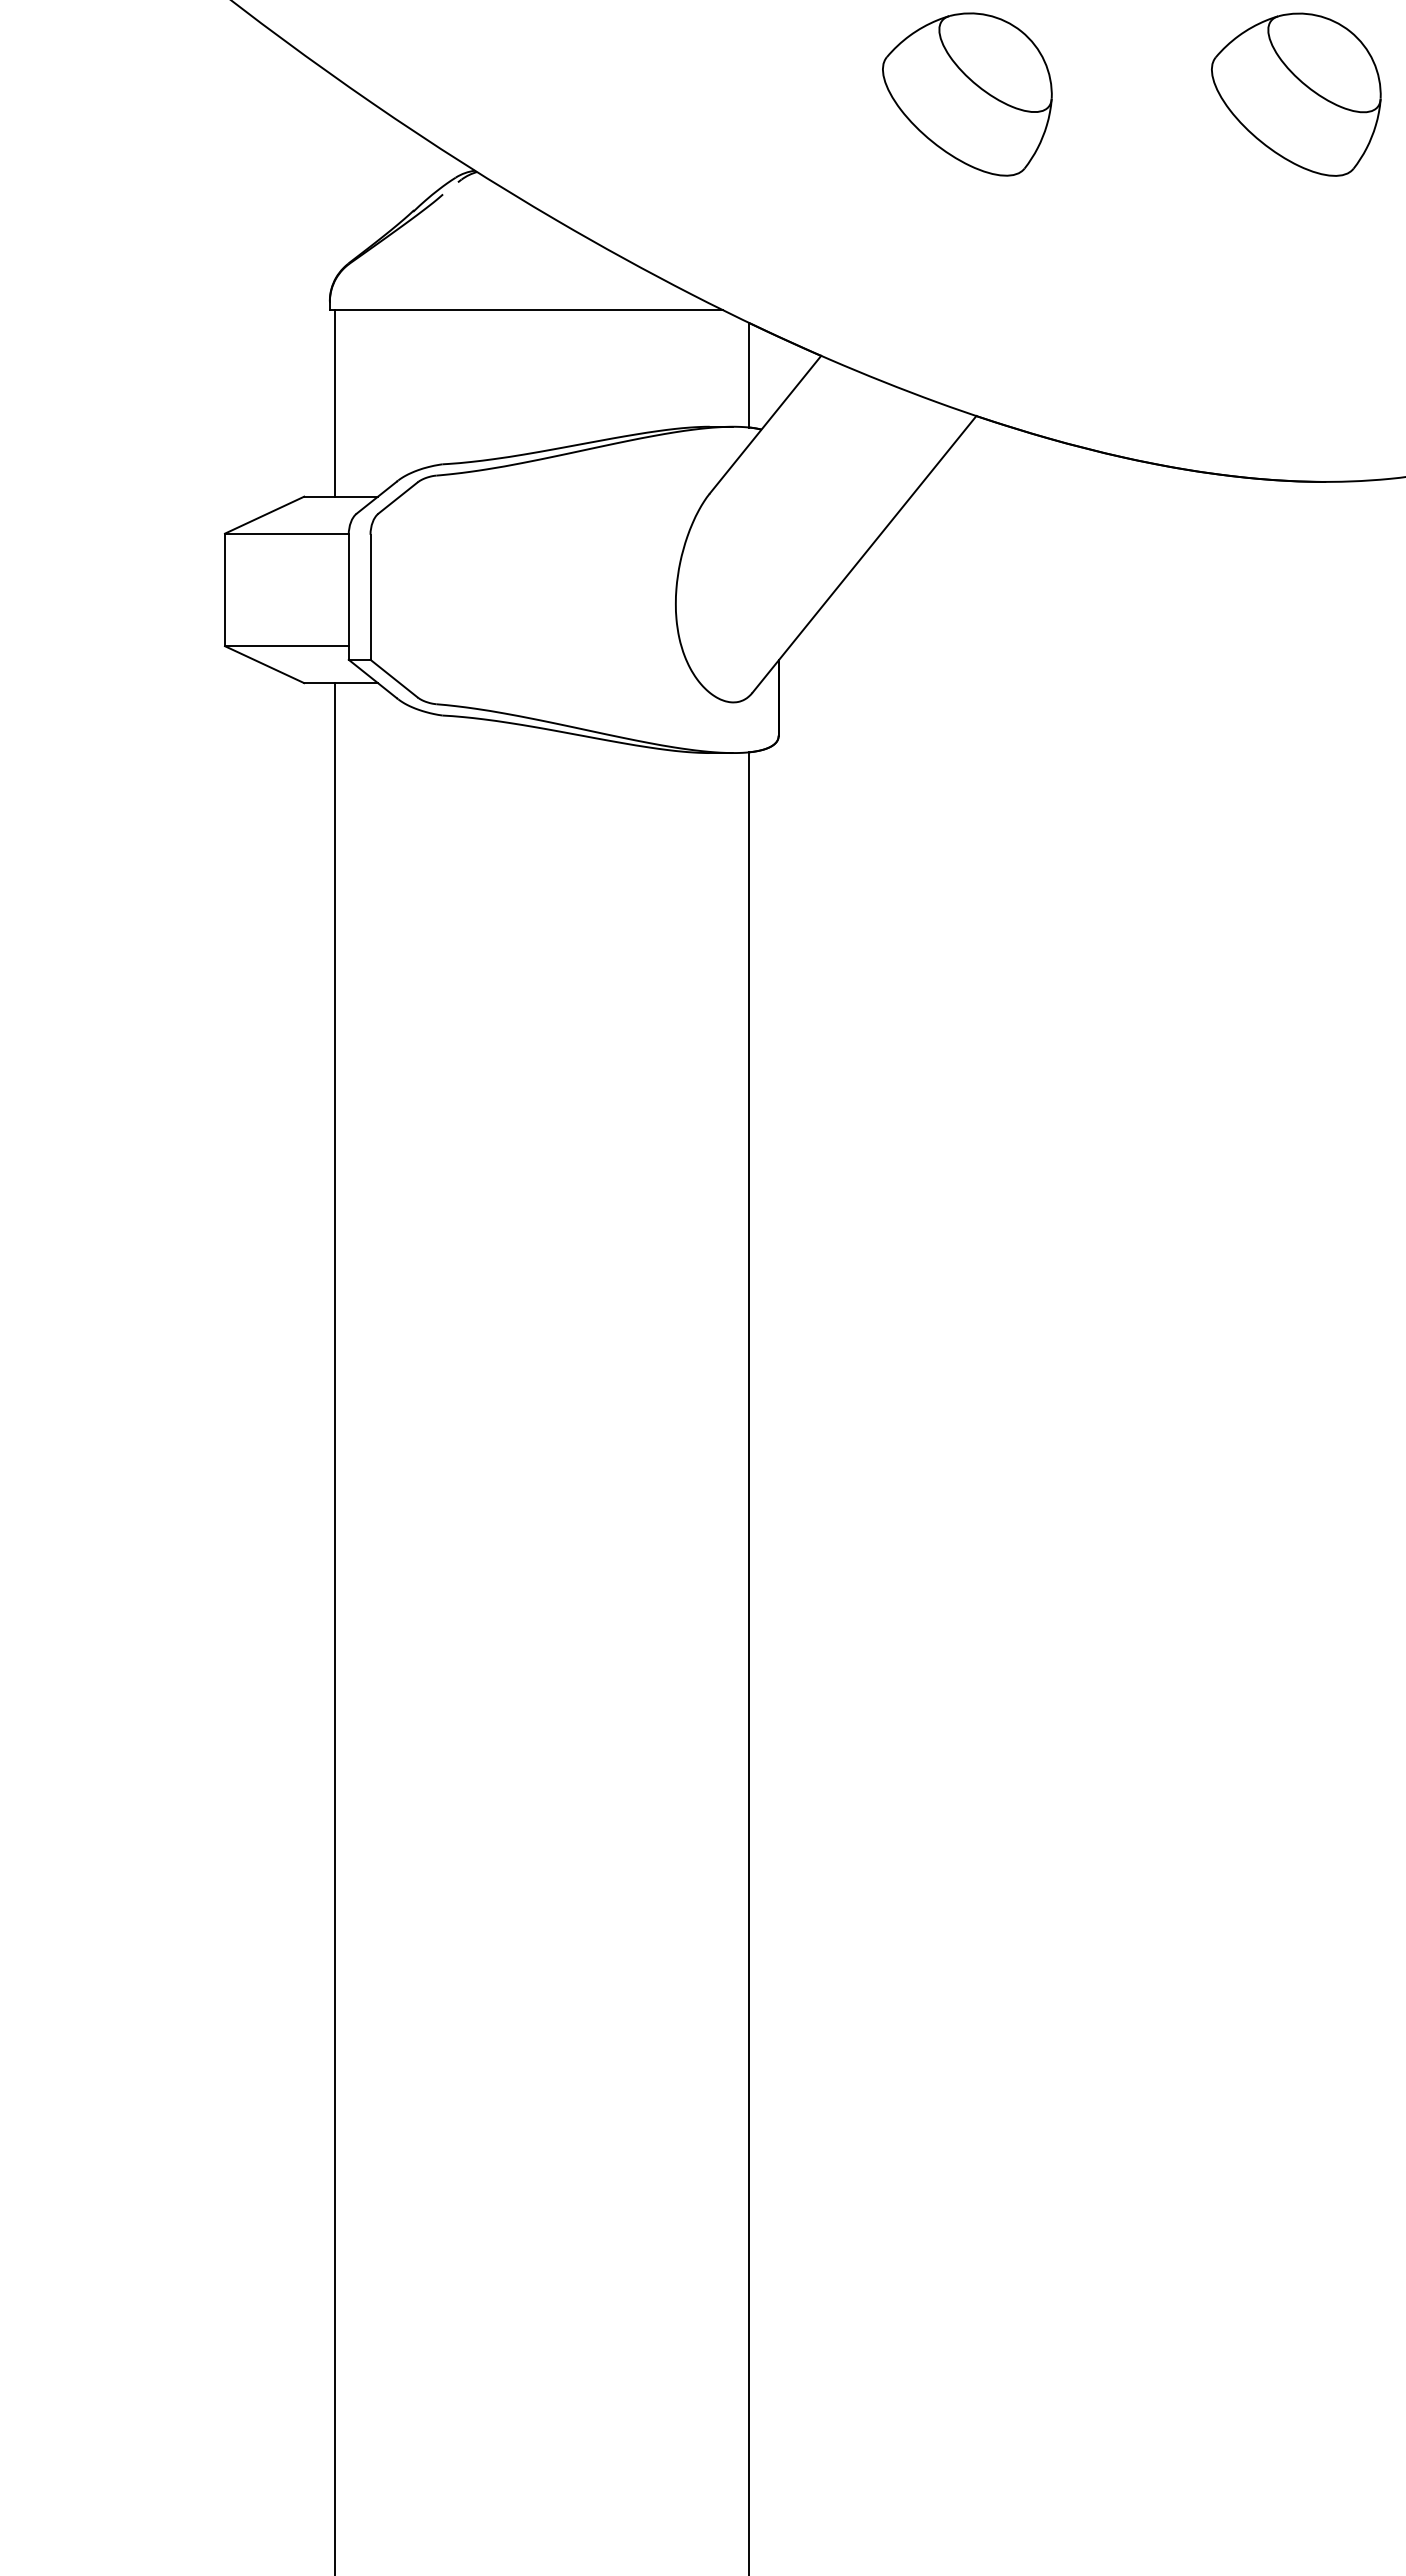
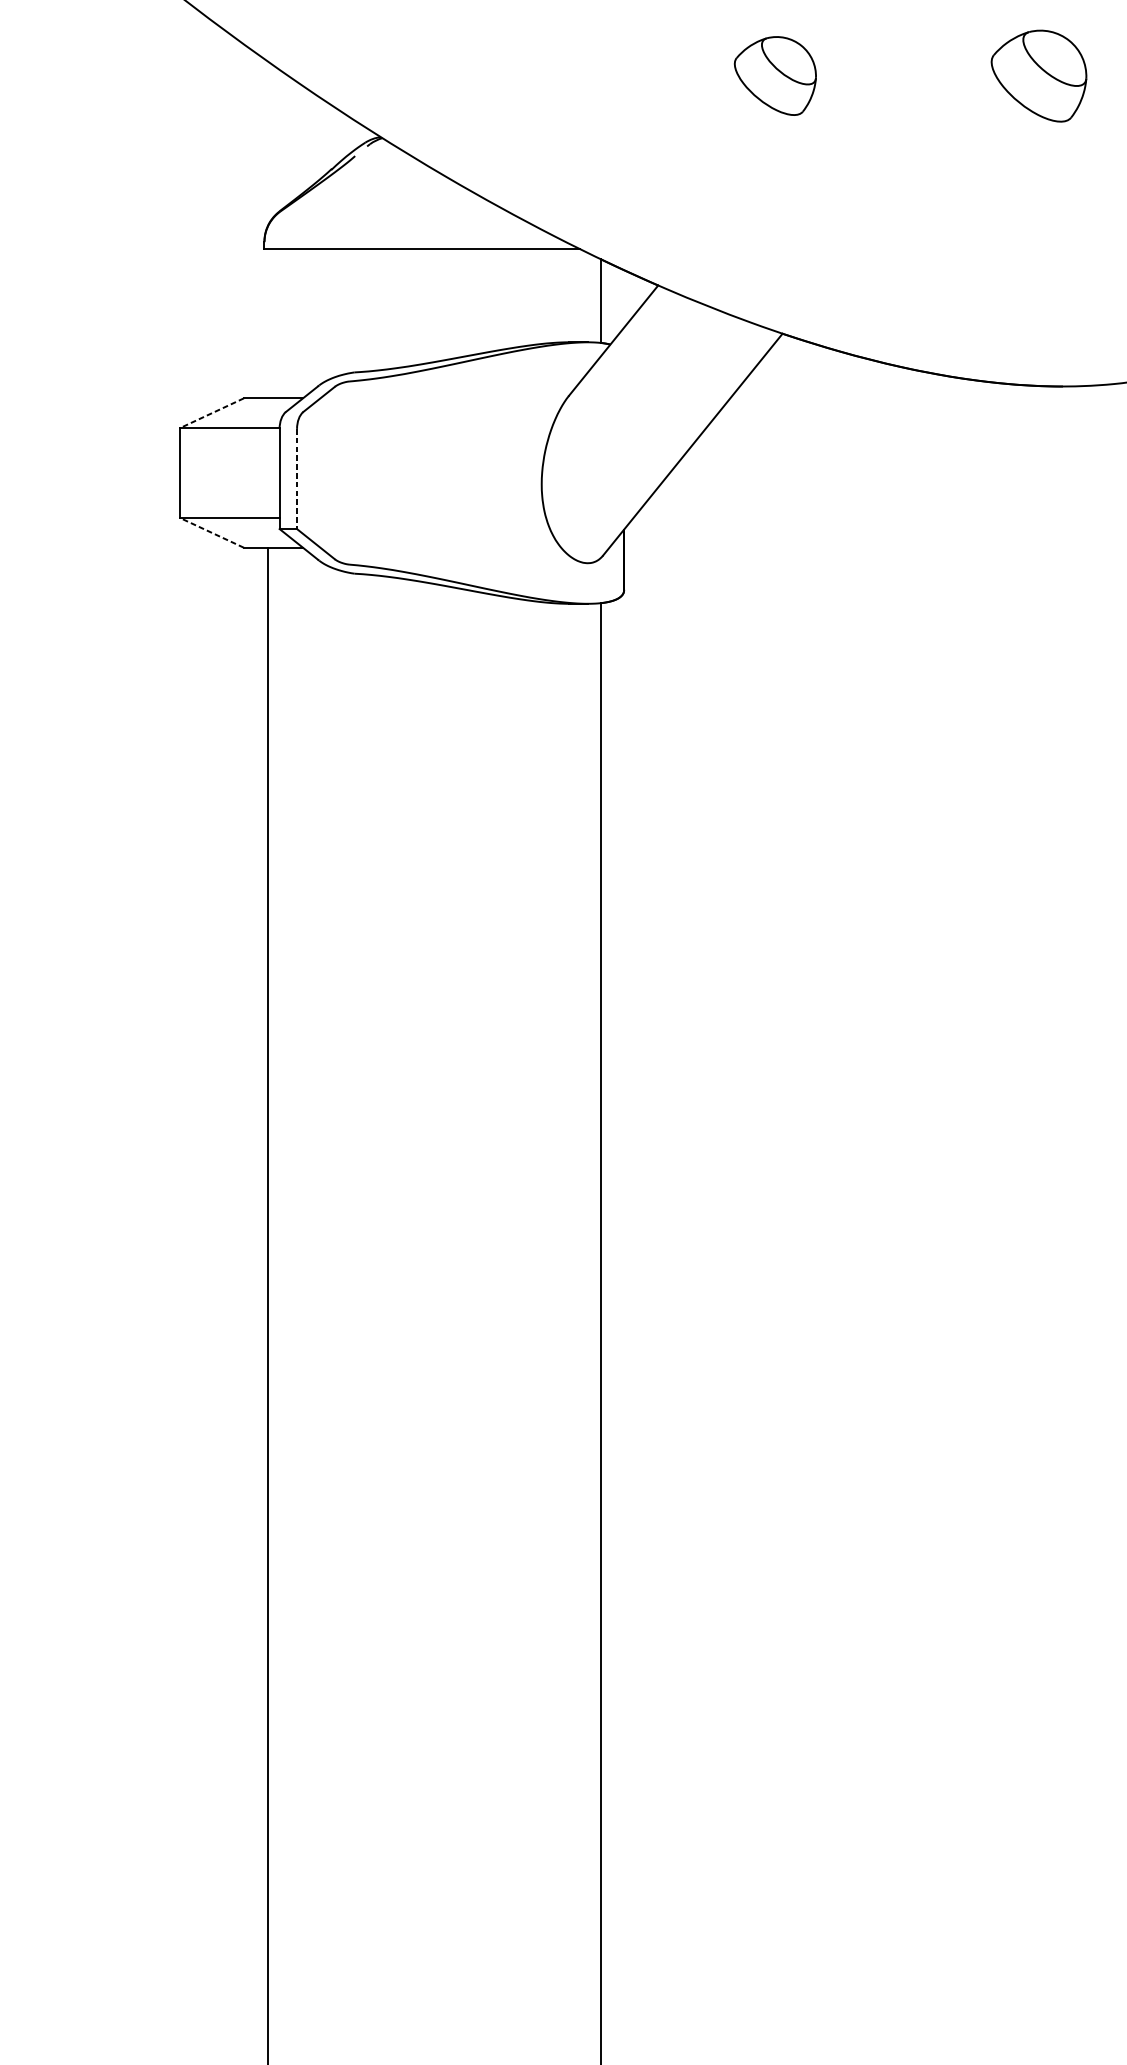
part: (967, 94) -> (775, 76), size x0.6
part: (1296, 94) -> (1039, 76), size x0.7
line: (334, 403) -> (268, 323), removed
line: (264, 515) -> (212, 413), solid -> dashed
line: (370, 597) -> (297, 479), solid -> dashed
line: (264, 664) -> (212, 532), solid -> dashed

